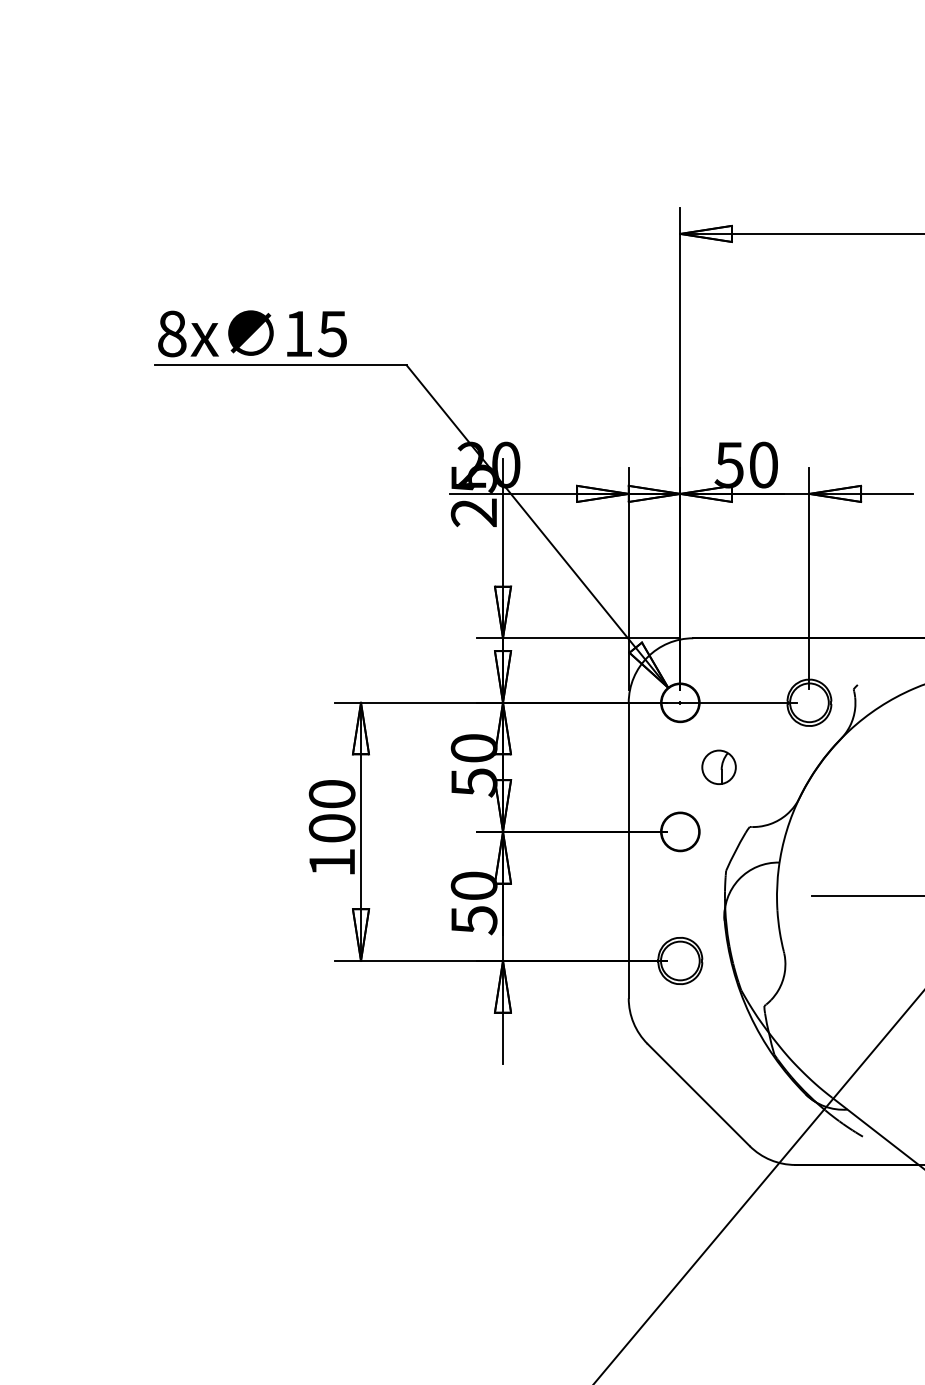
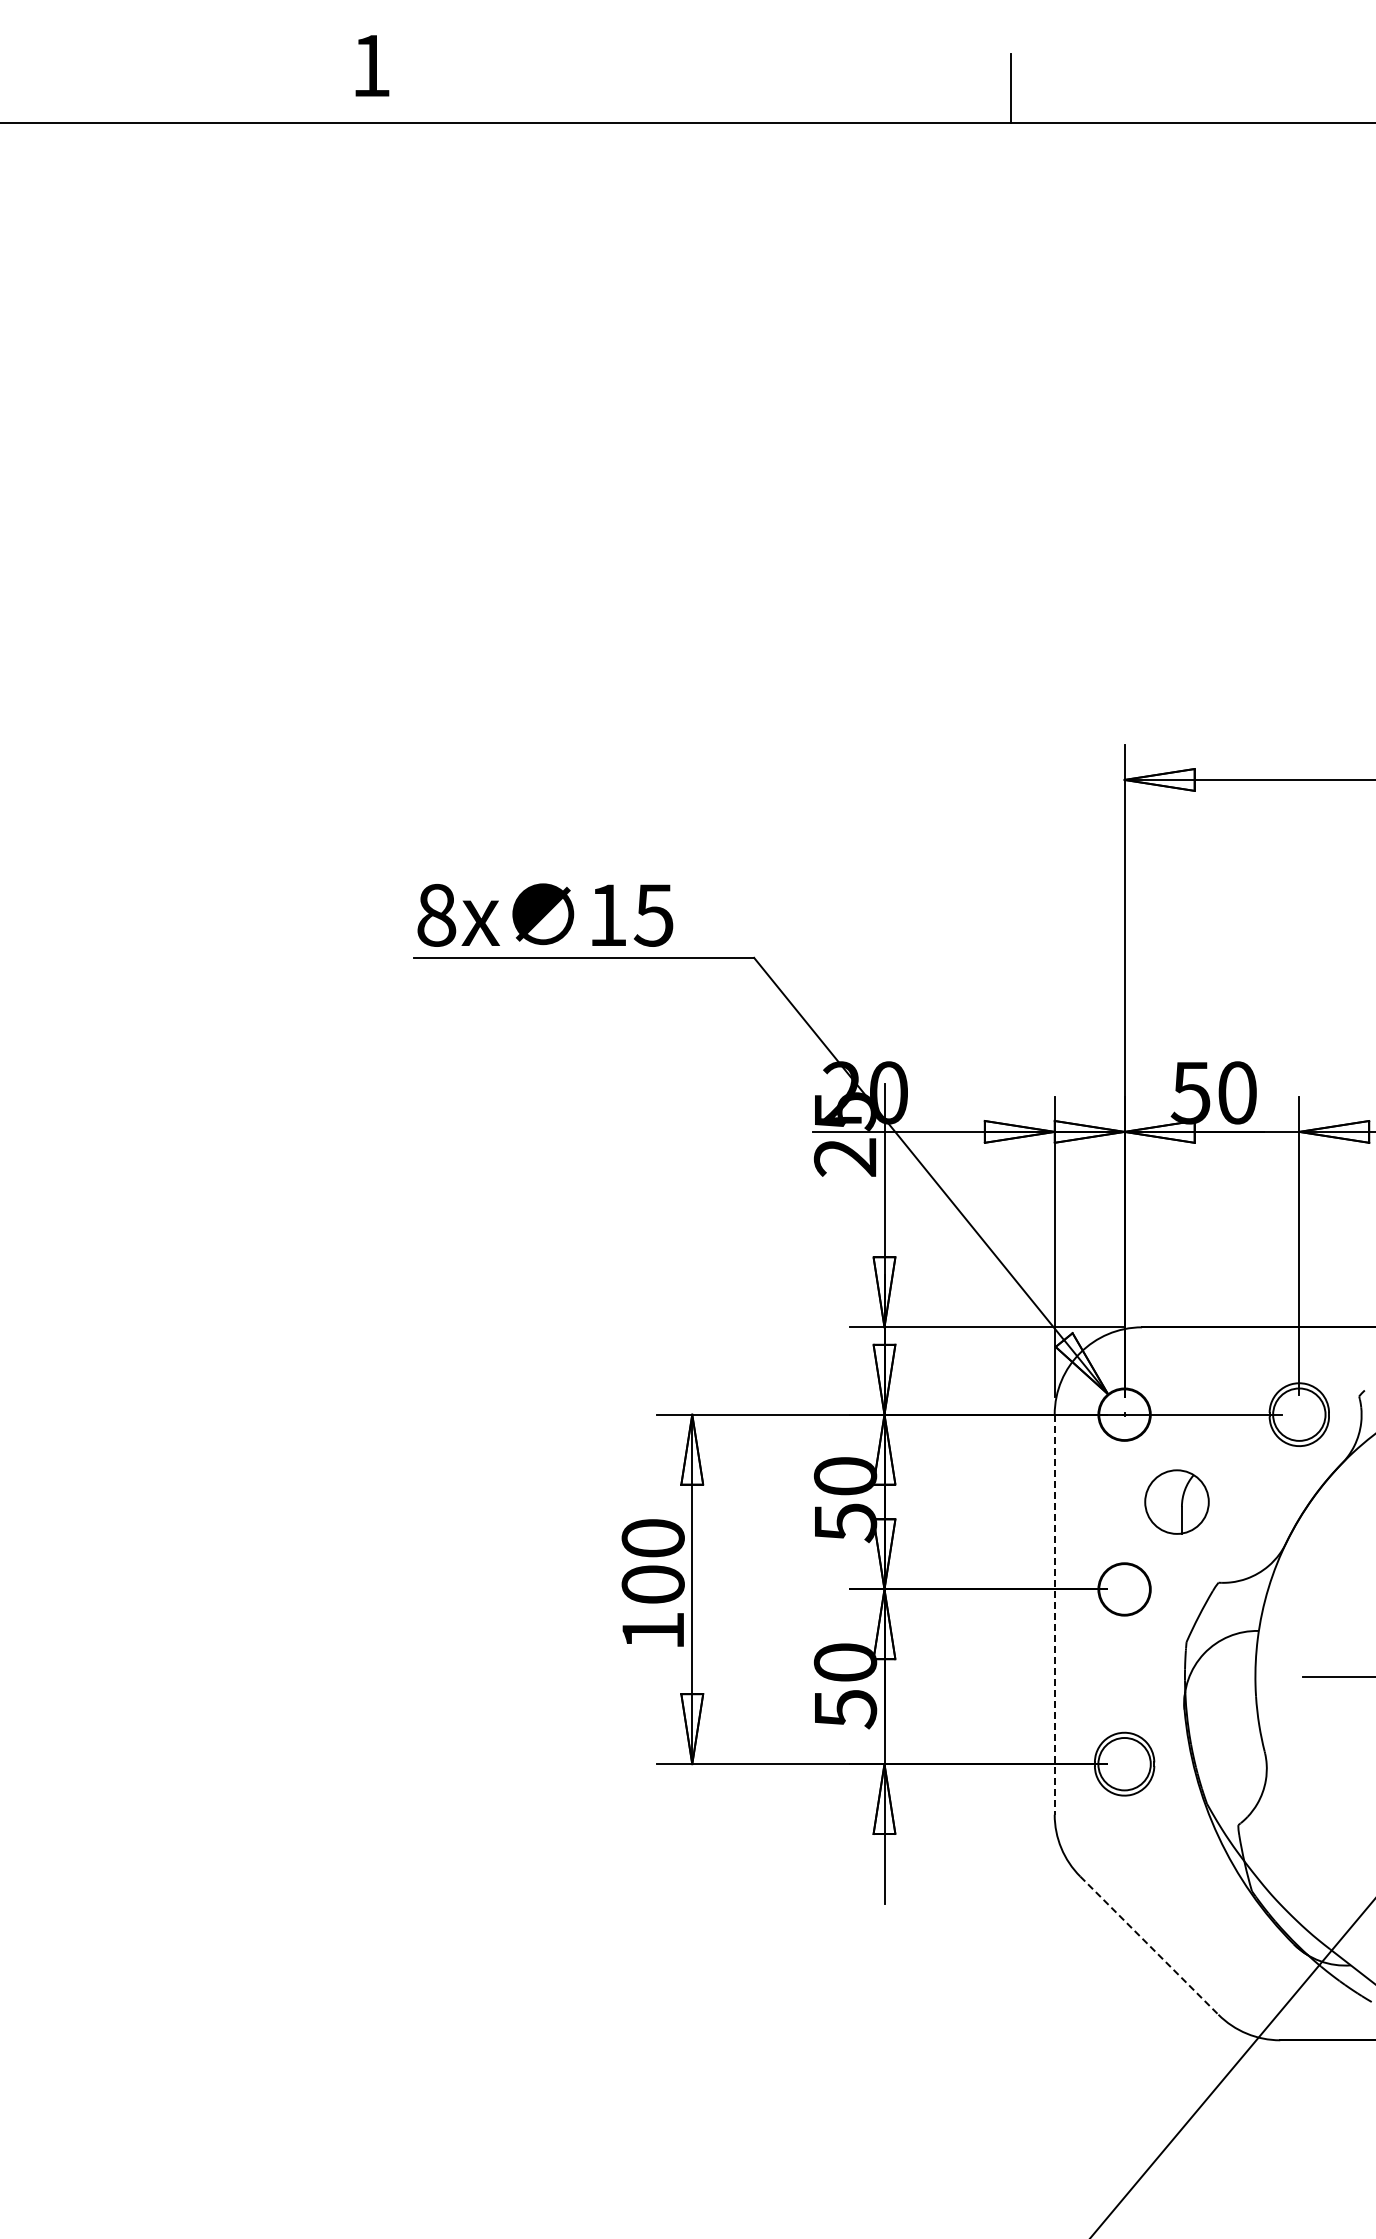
part: (718, 766) -> (1176, 1501), size x1.4
line: (628, 851) -> (1054, 1615), solid -> dashed
line: (698, 1094) -> (1149, 1945), solid -> dashed

